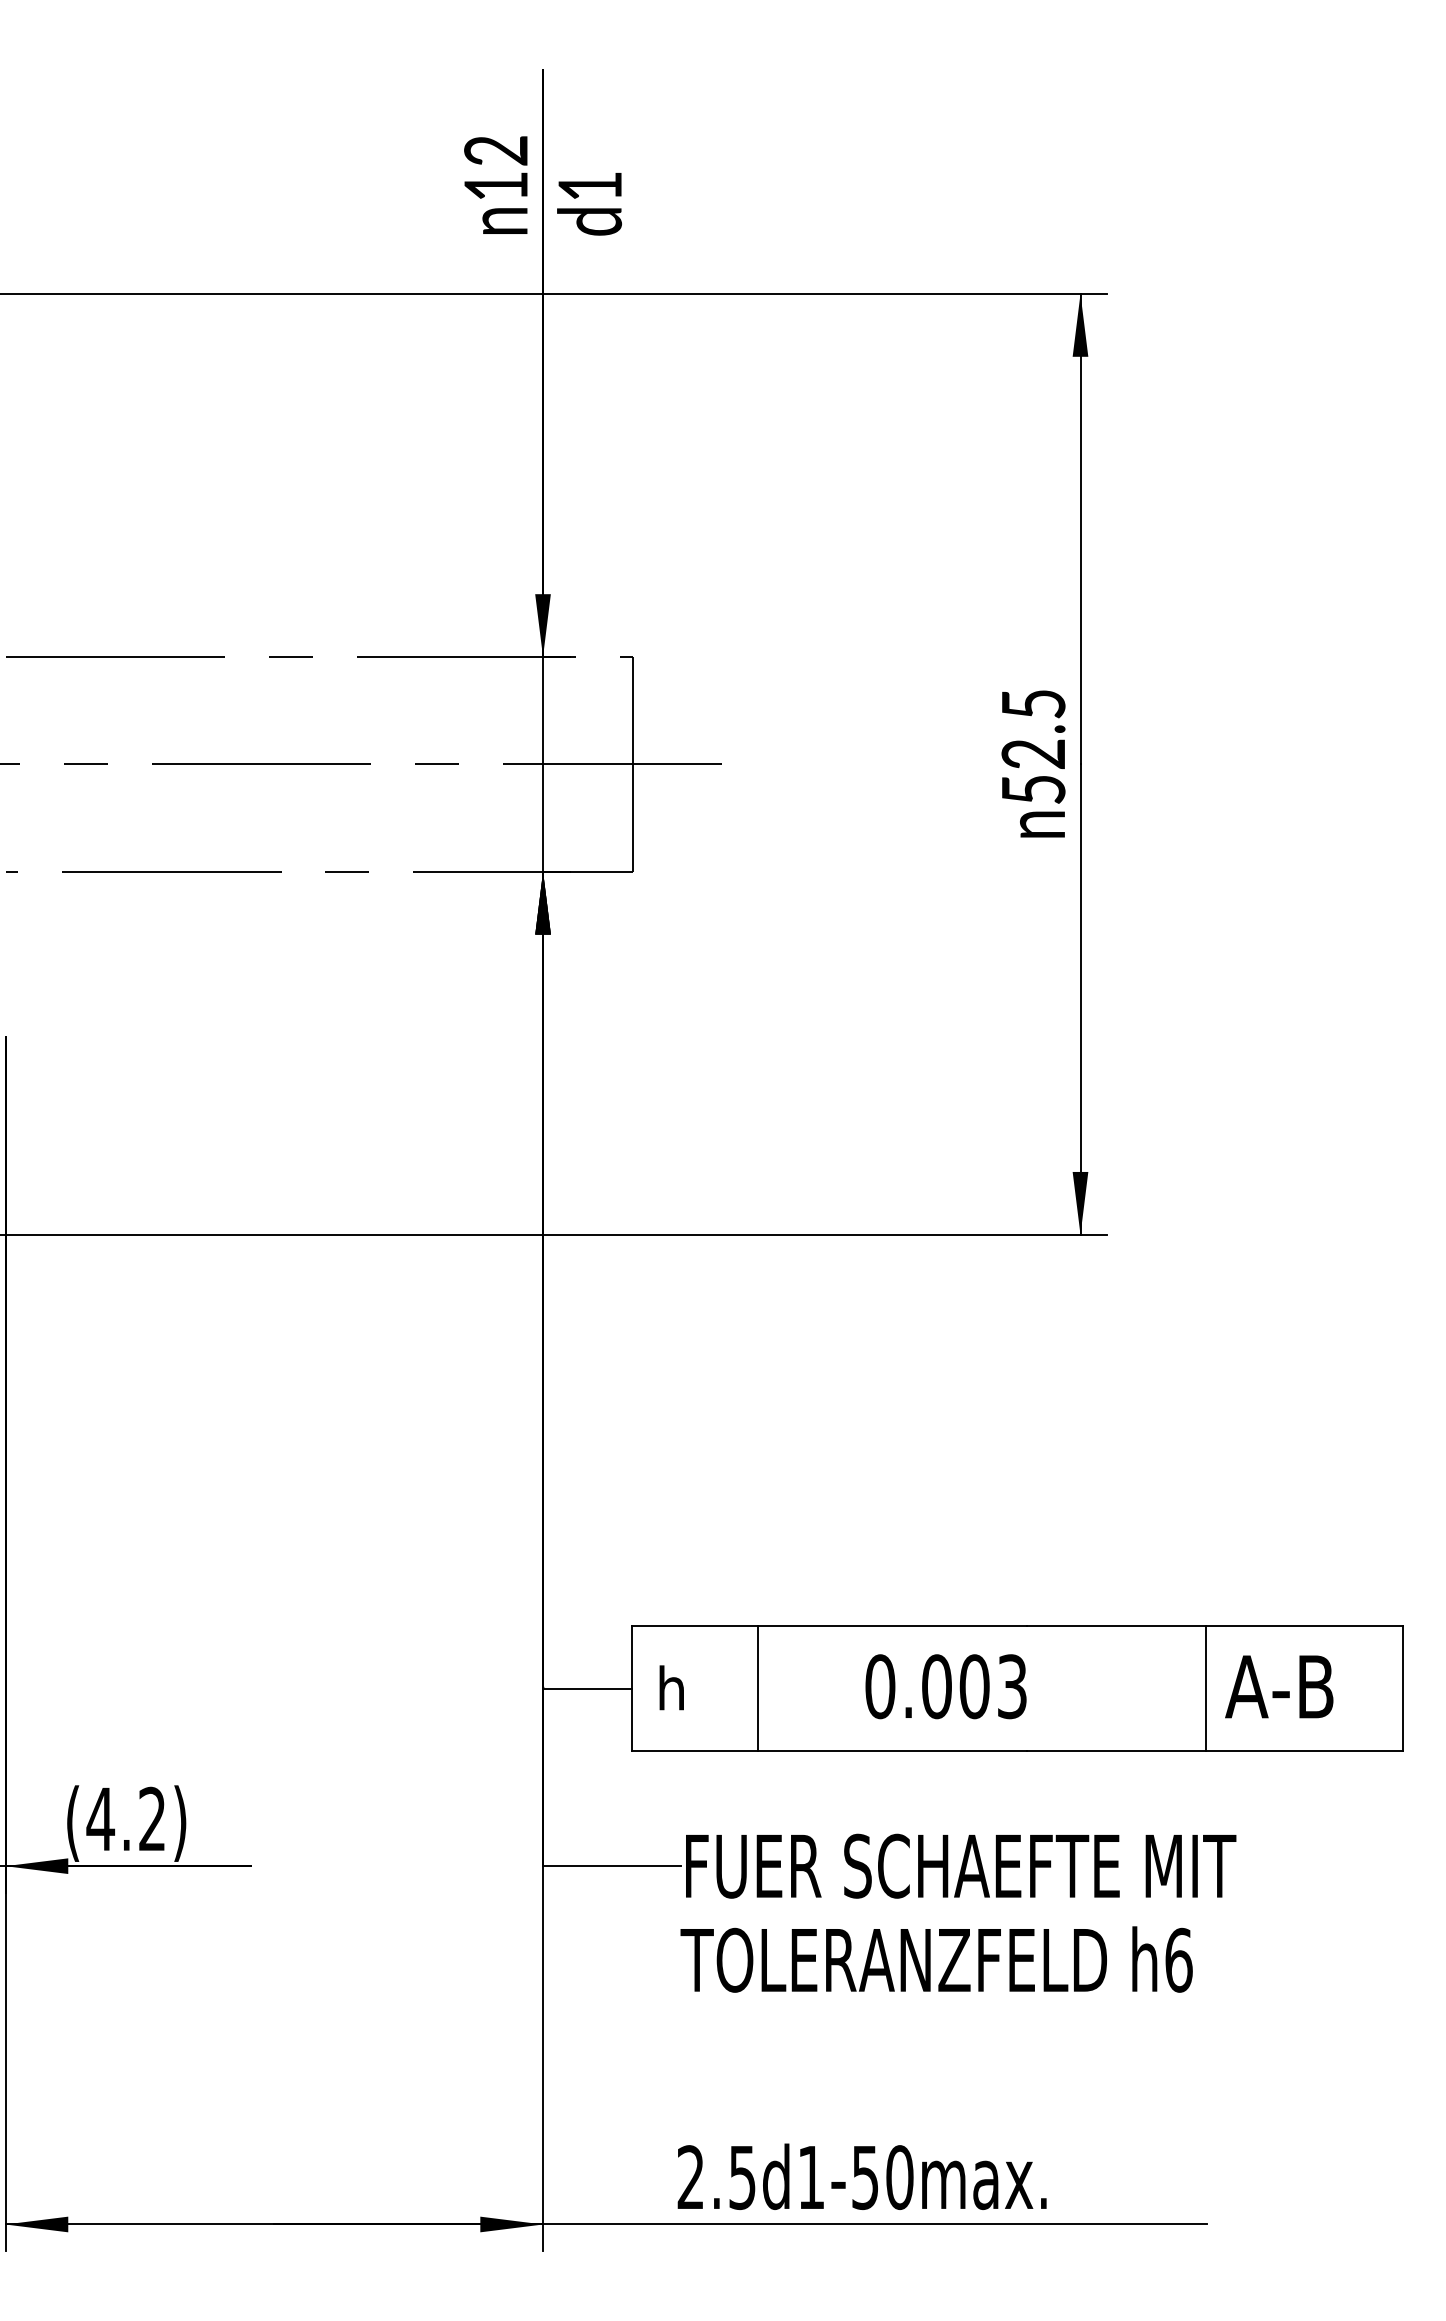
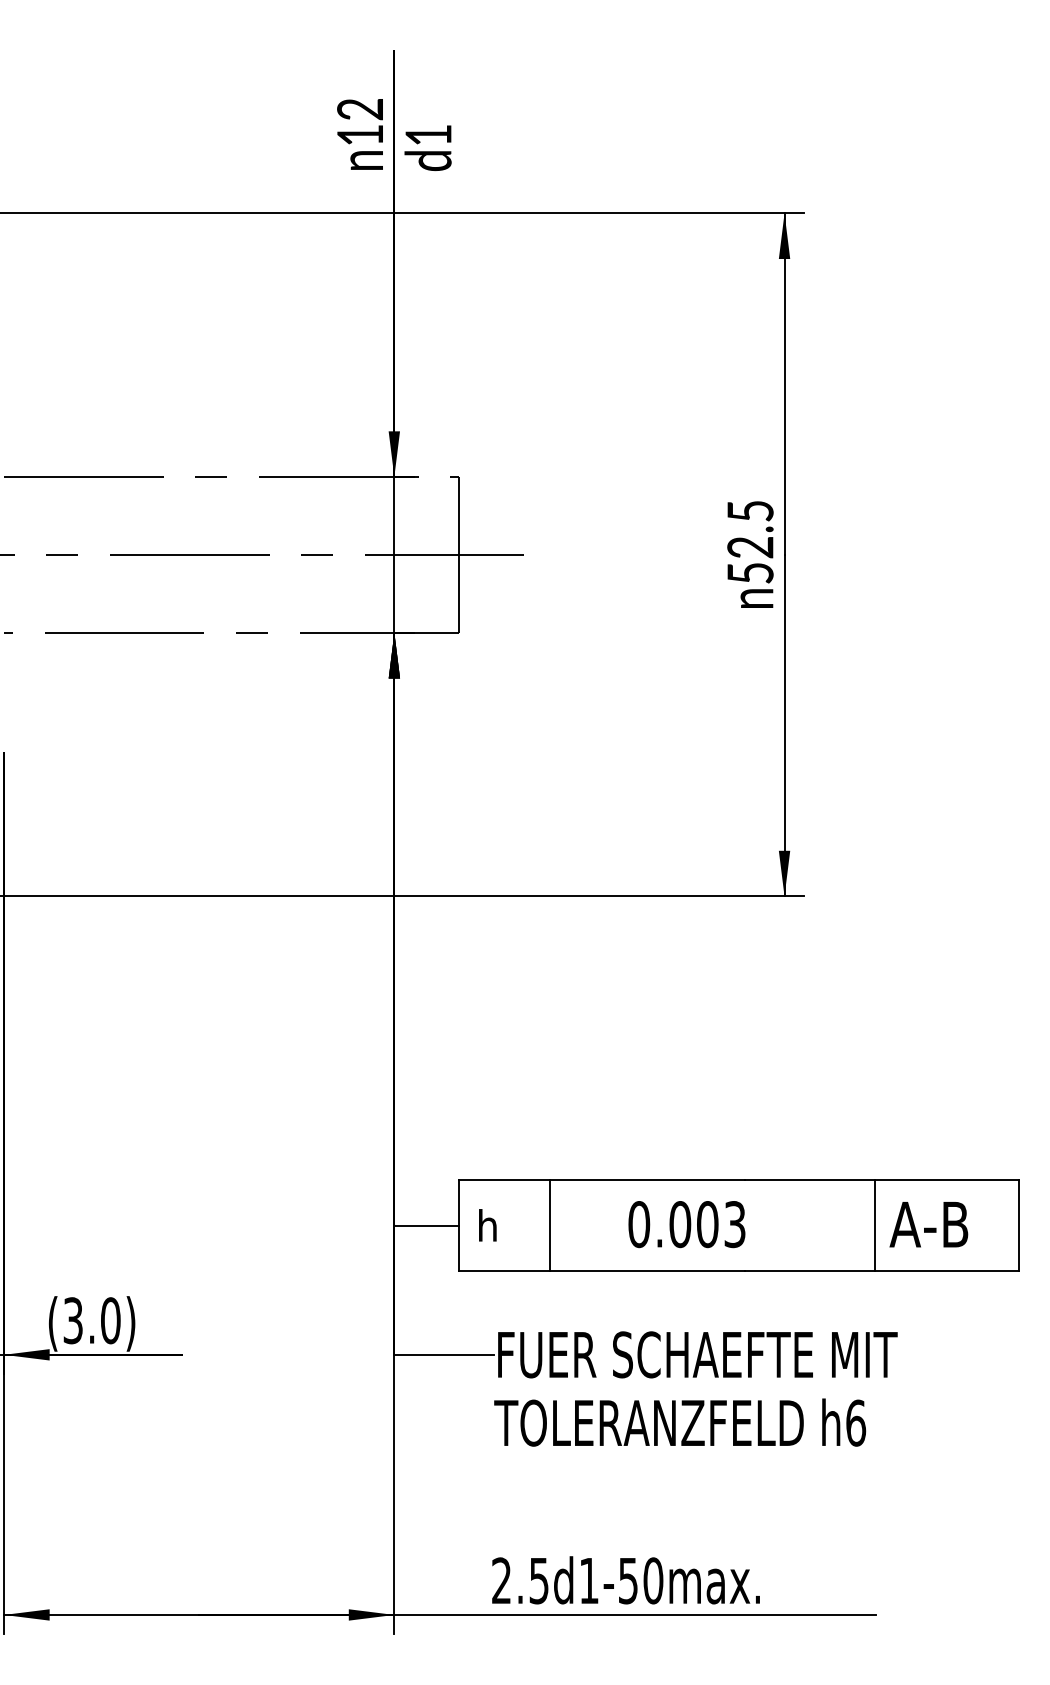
text: (126, 1818) -> (91, 1320), (4.2) -> (3.0)

